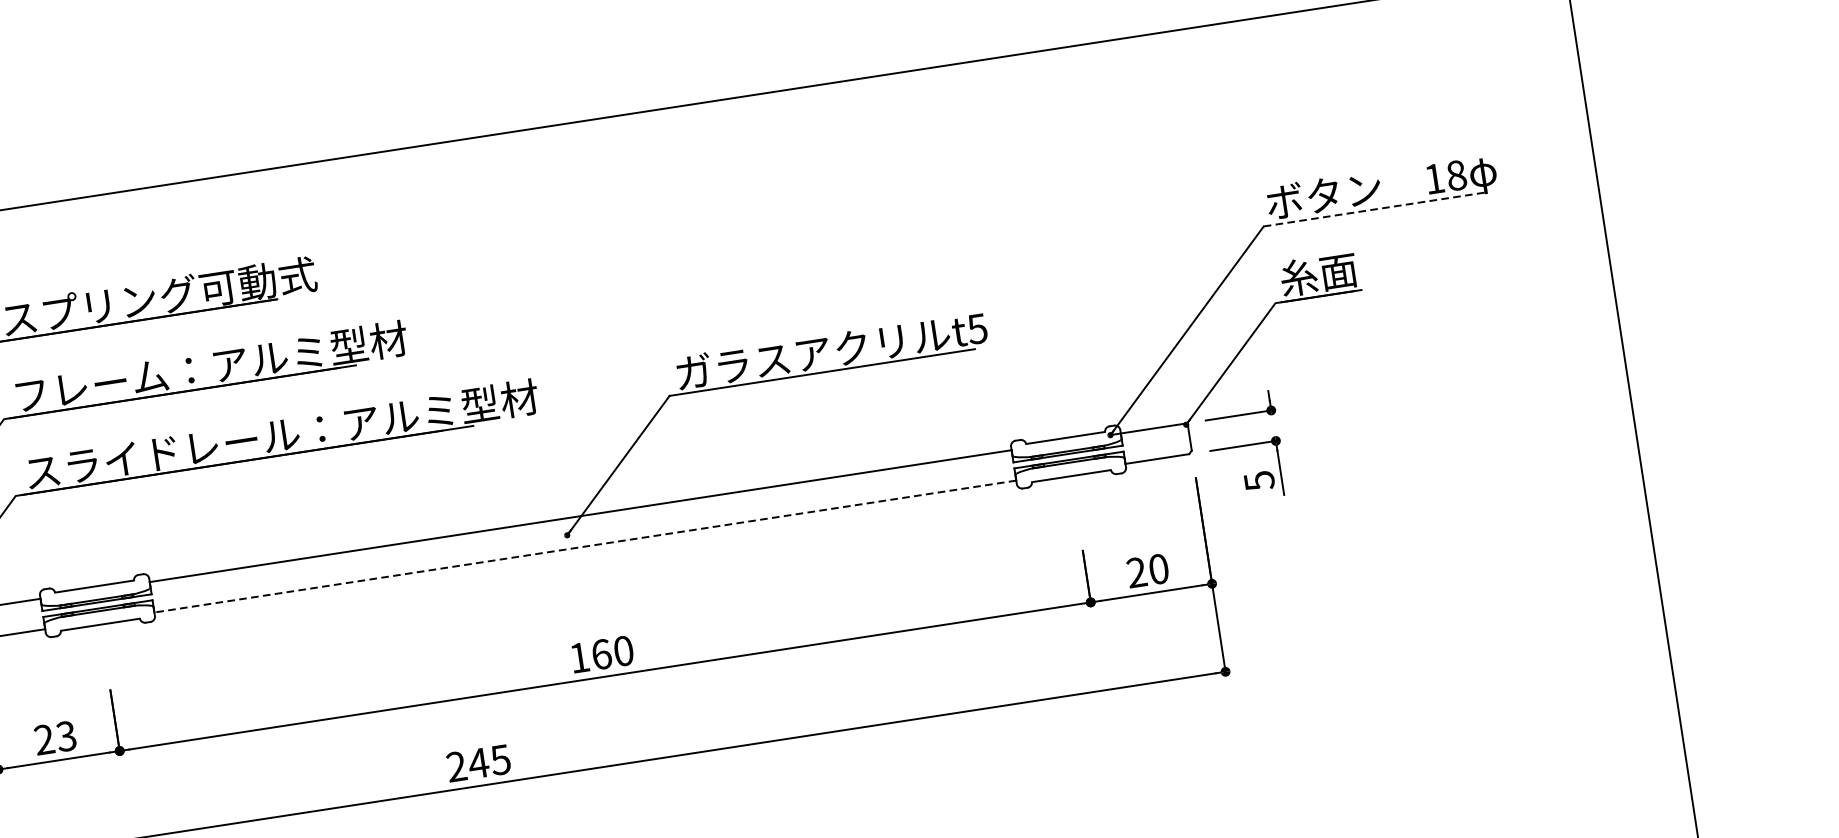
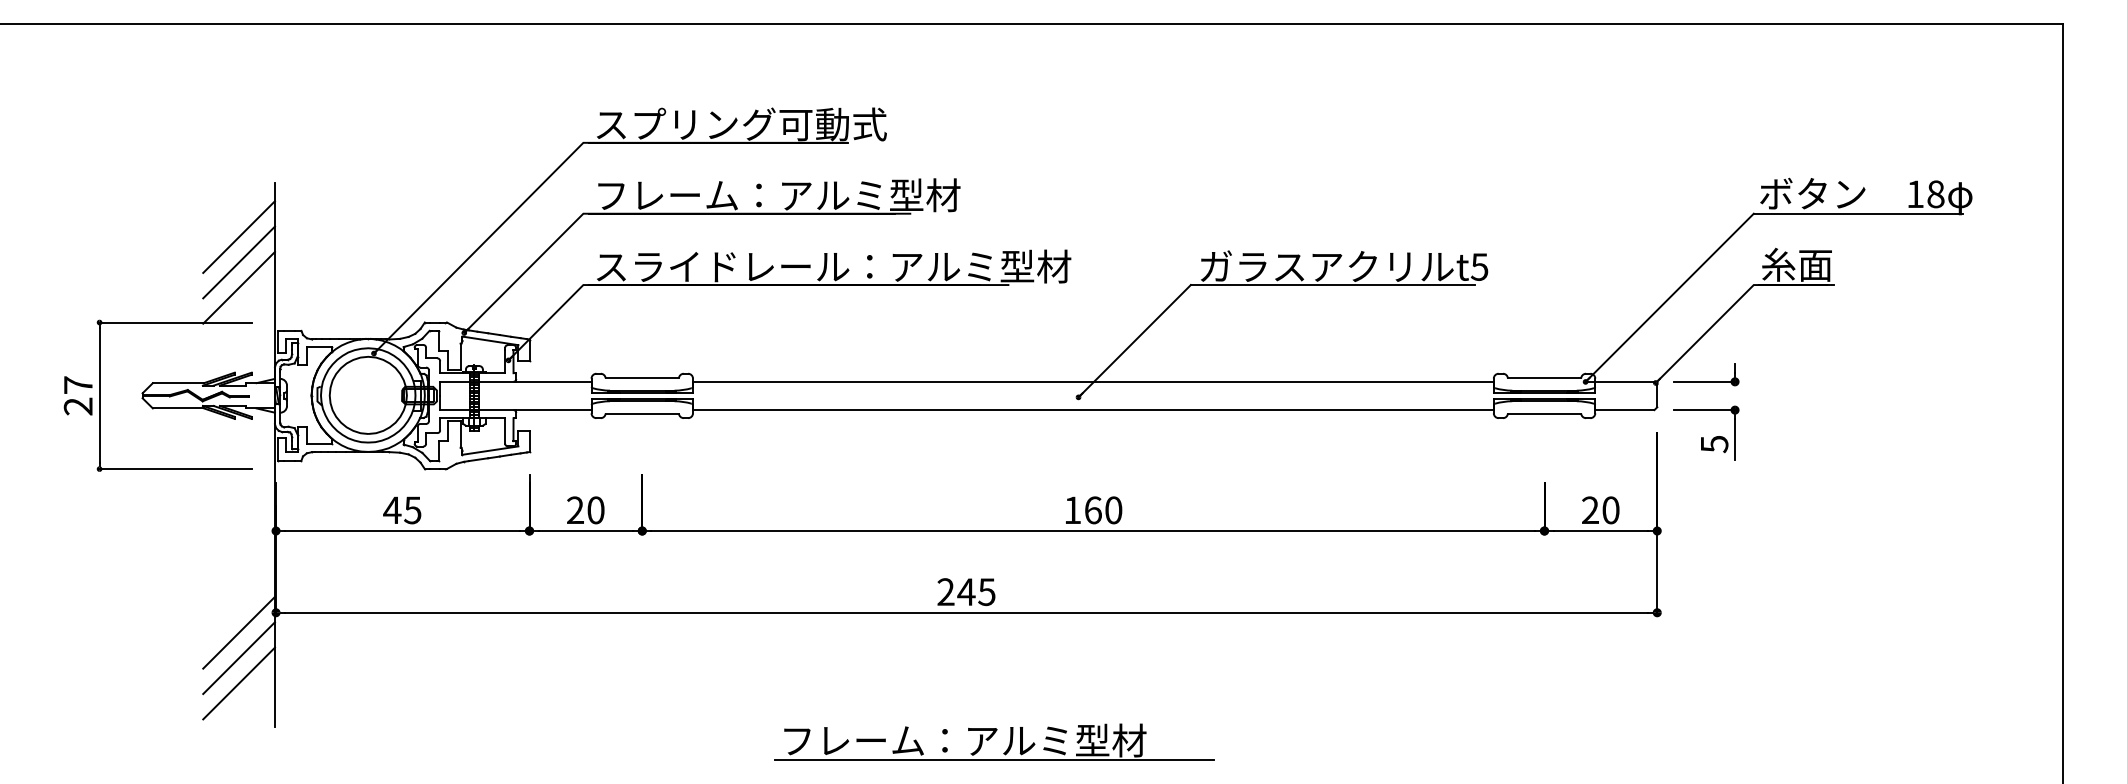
line: (1376, 208) -> (1858, 213), dashed -> solid
line: (584, 547) -> (1092, 410), dashed -> solid
text: (65, 736) -> (595, 510), 23 -> 20

